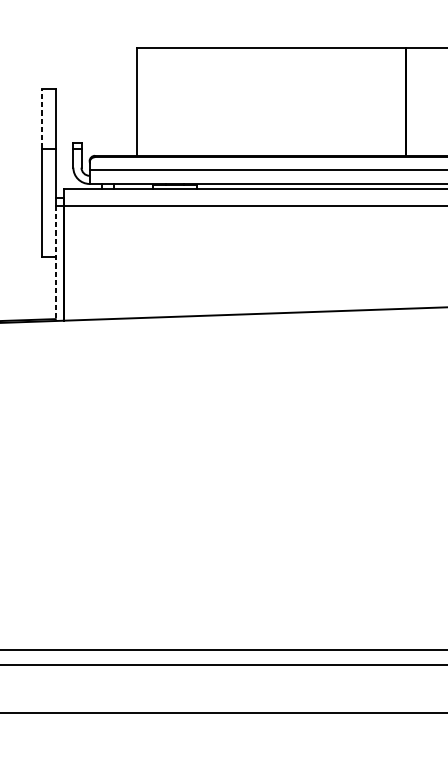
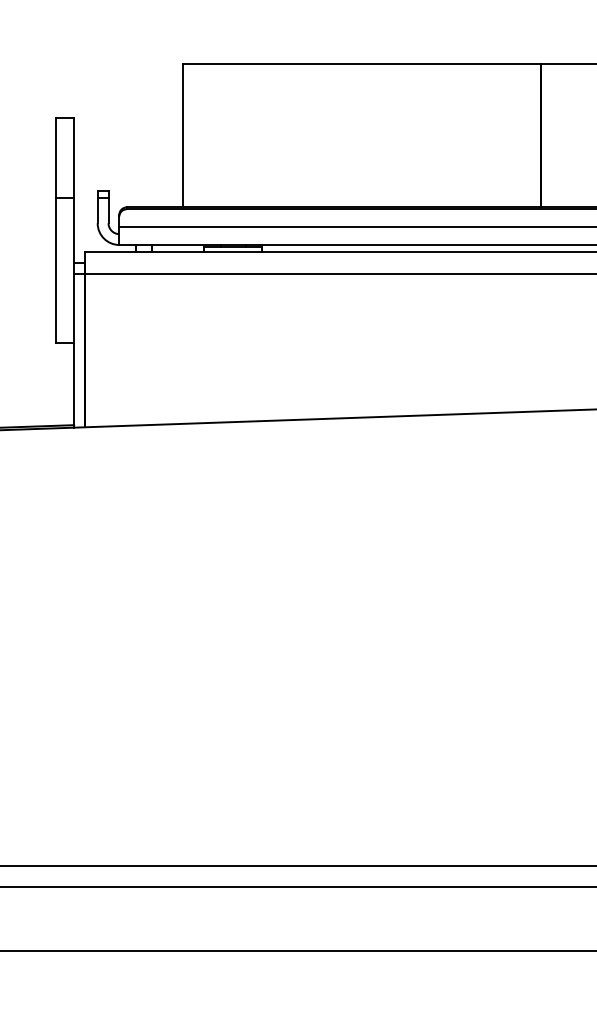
line: (42, 119) -> (56, 158), dashed -> solid
line: (55, 263) -> (74, 350), dashed -> solid

